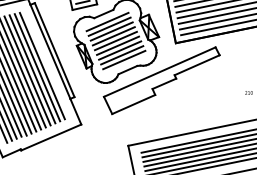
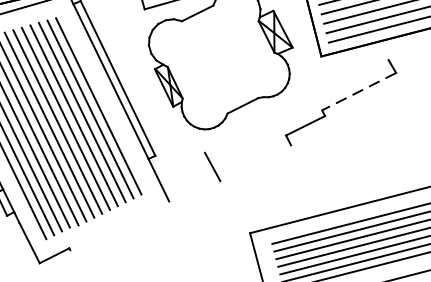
hatch: (115, 40) -> (219, 57), removed
line: (197, 65) -> (359, 92), solid -> dashed
line: (159, 71) -> (296, 105), removed
line: (133, 104) -> (255, 163), removed
line: (51, 137) -> (120, 225), removed

